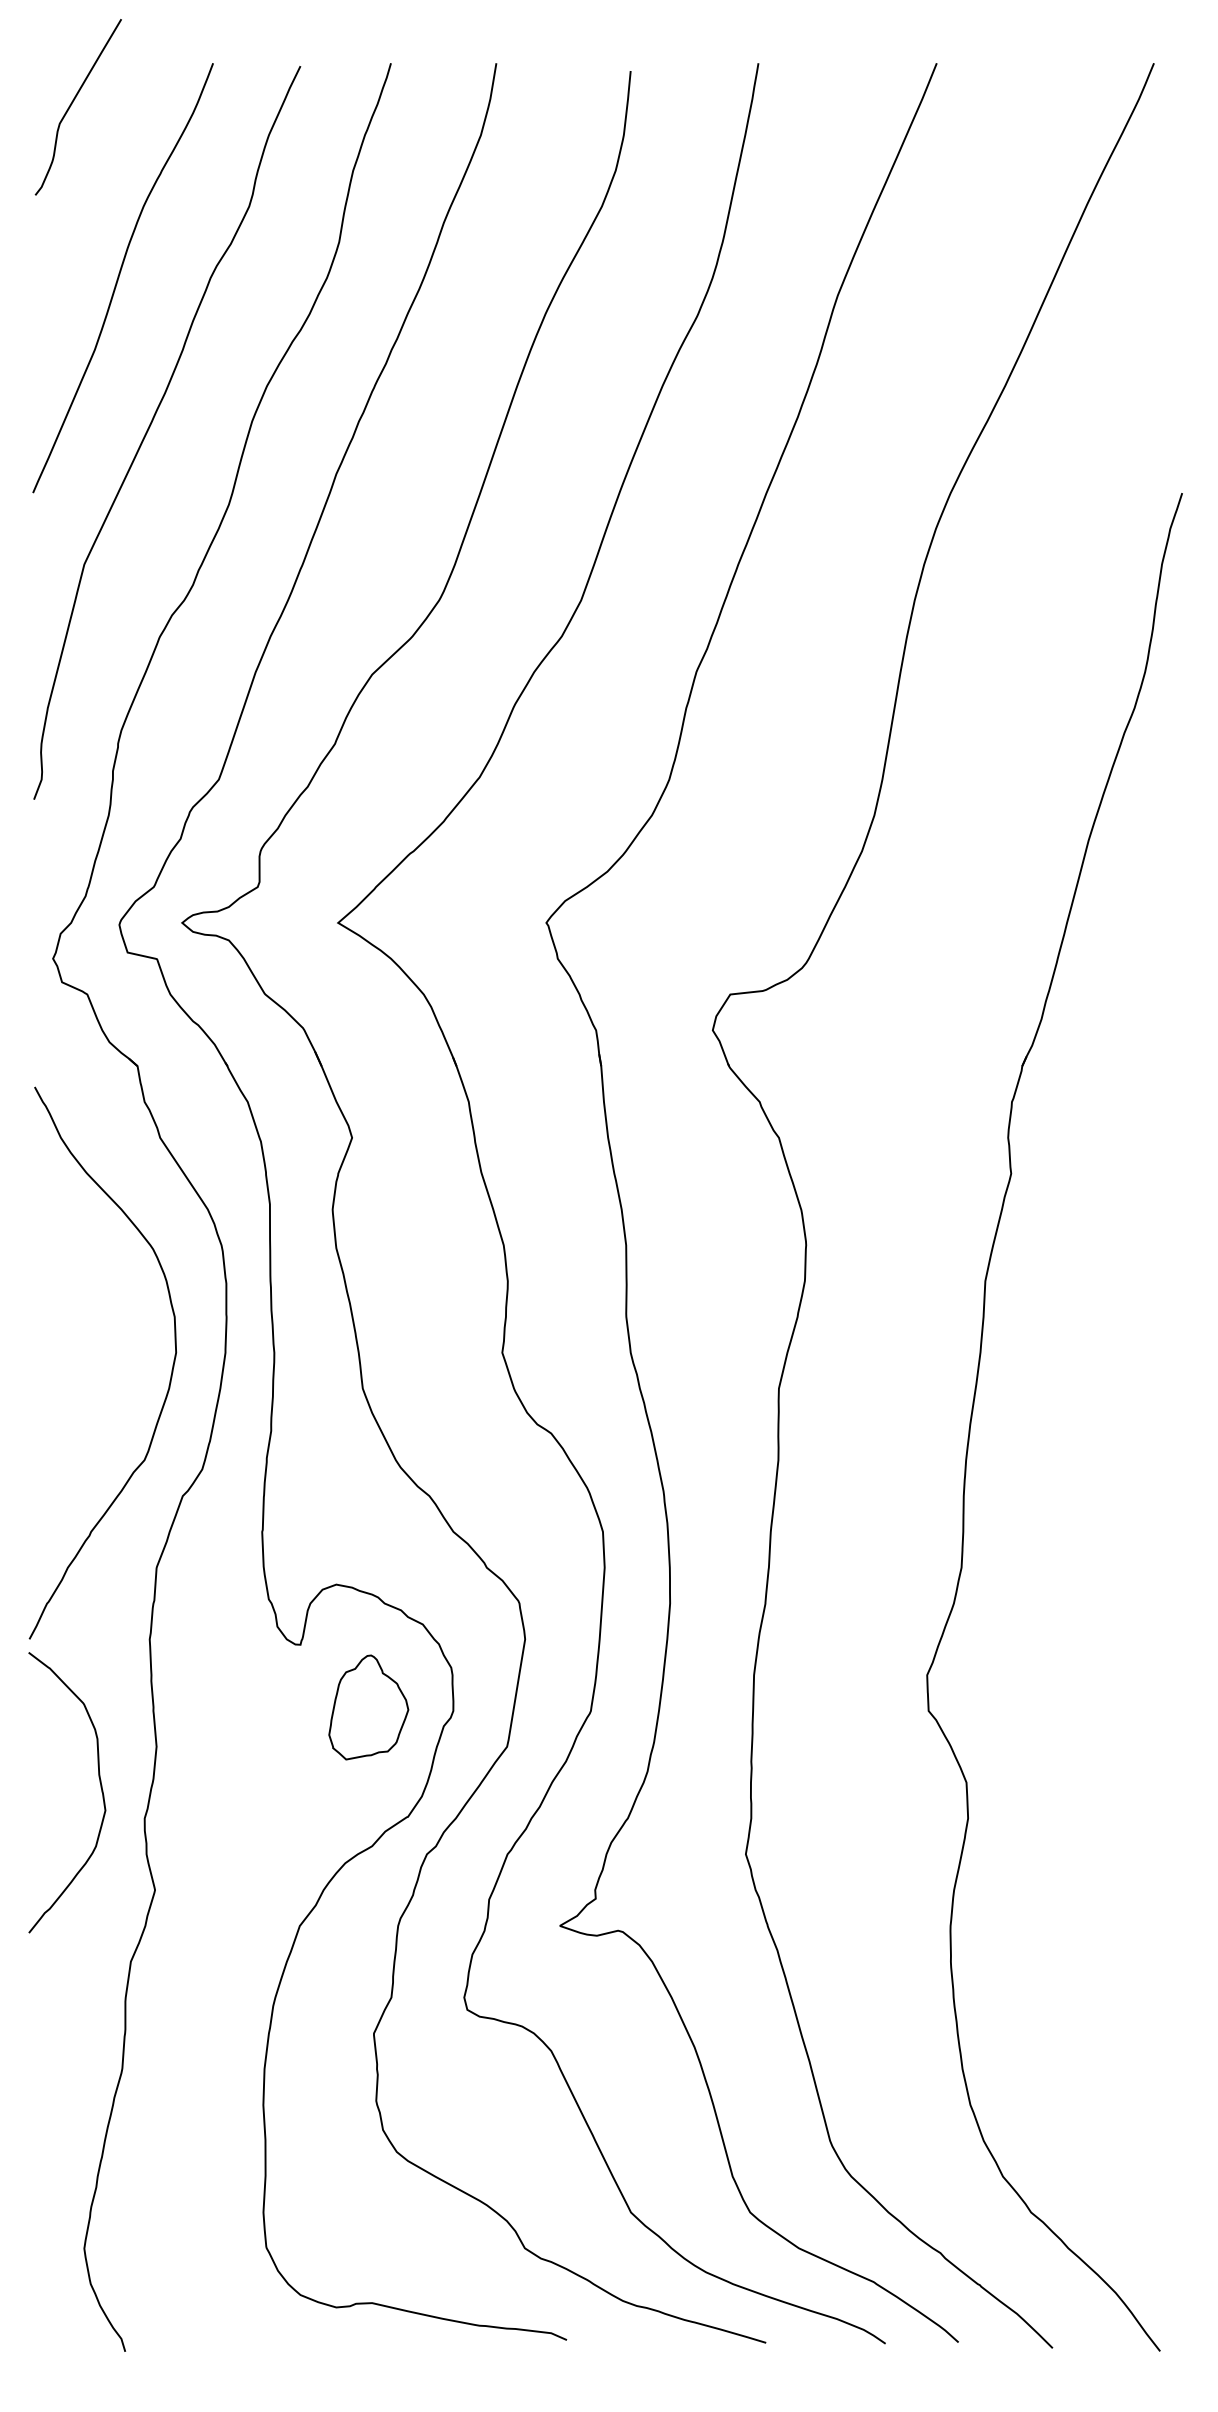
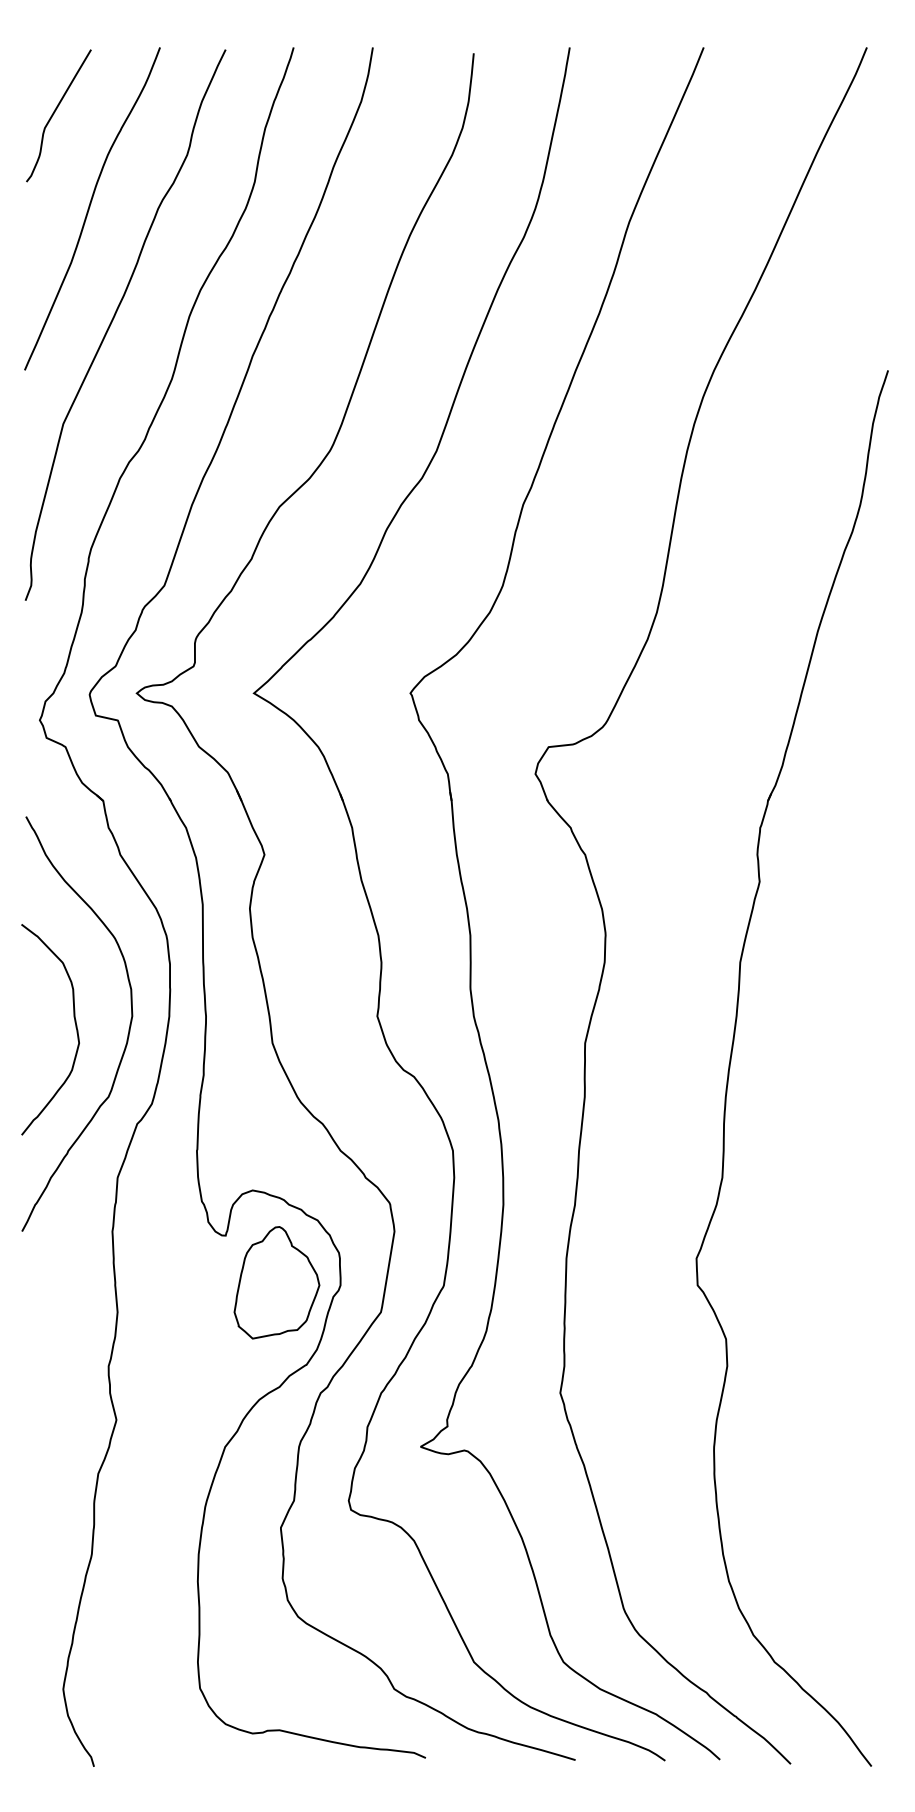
curve: (72, 104) -> (54, 113), moved
part: (368, 1707) -> (276, 1282), size x1.43
curve: (100, 1787) -> (75, 1025), moved

